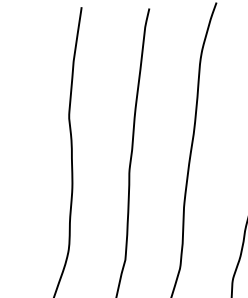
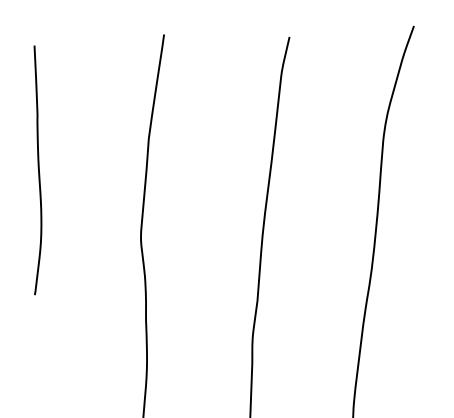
curve: (13, 80) -> (37, 170), added

